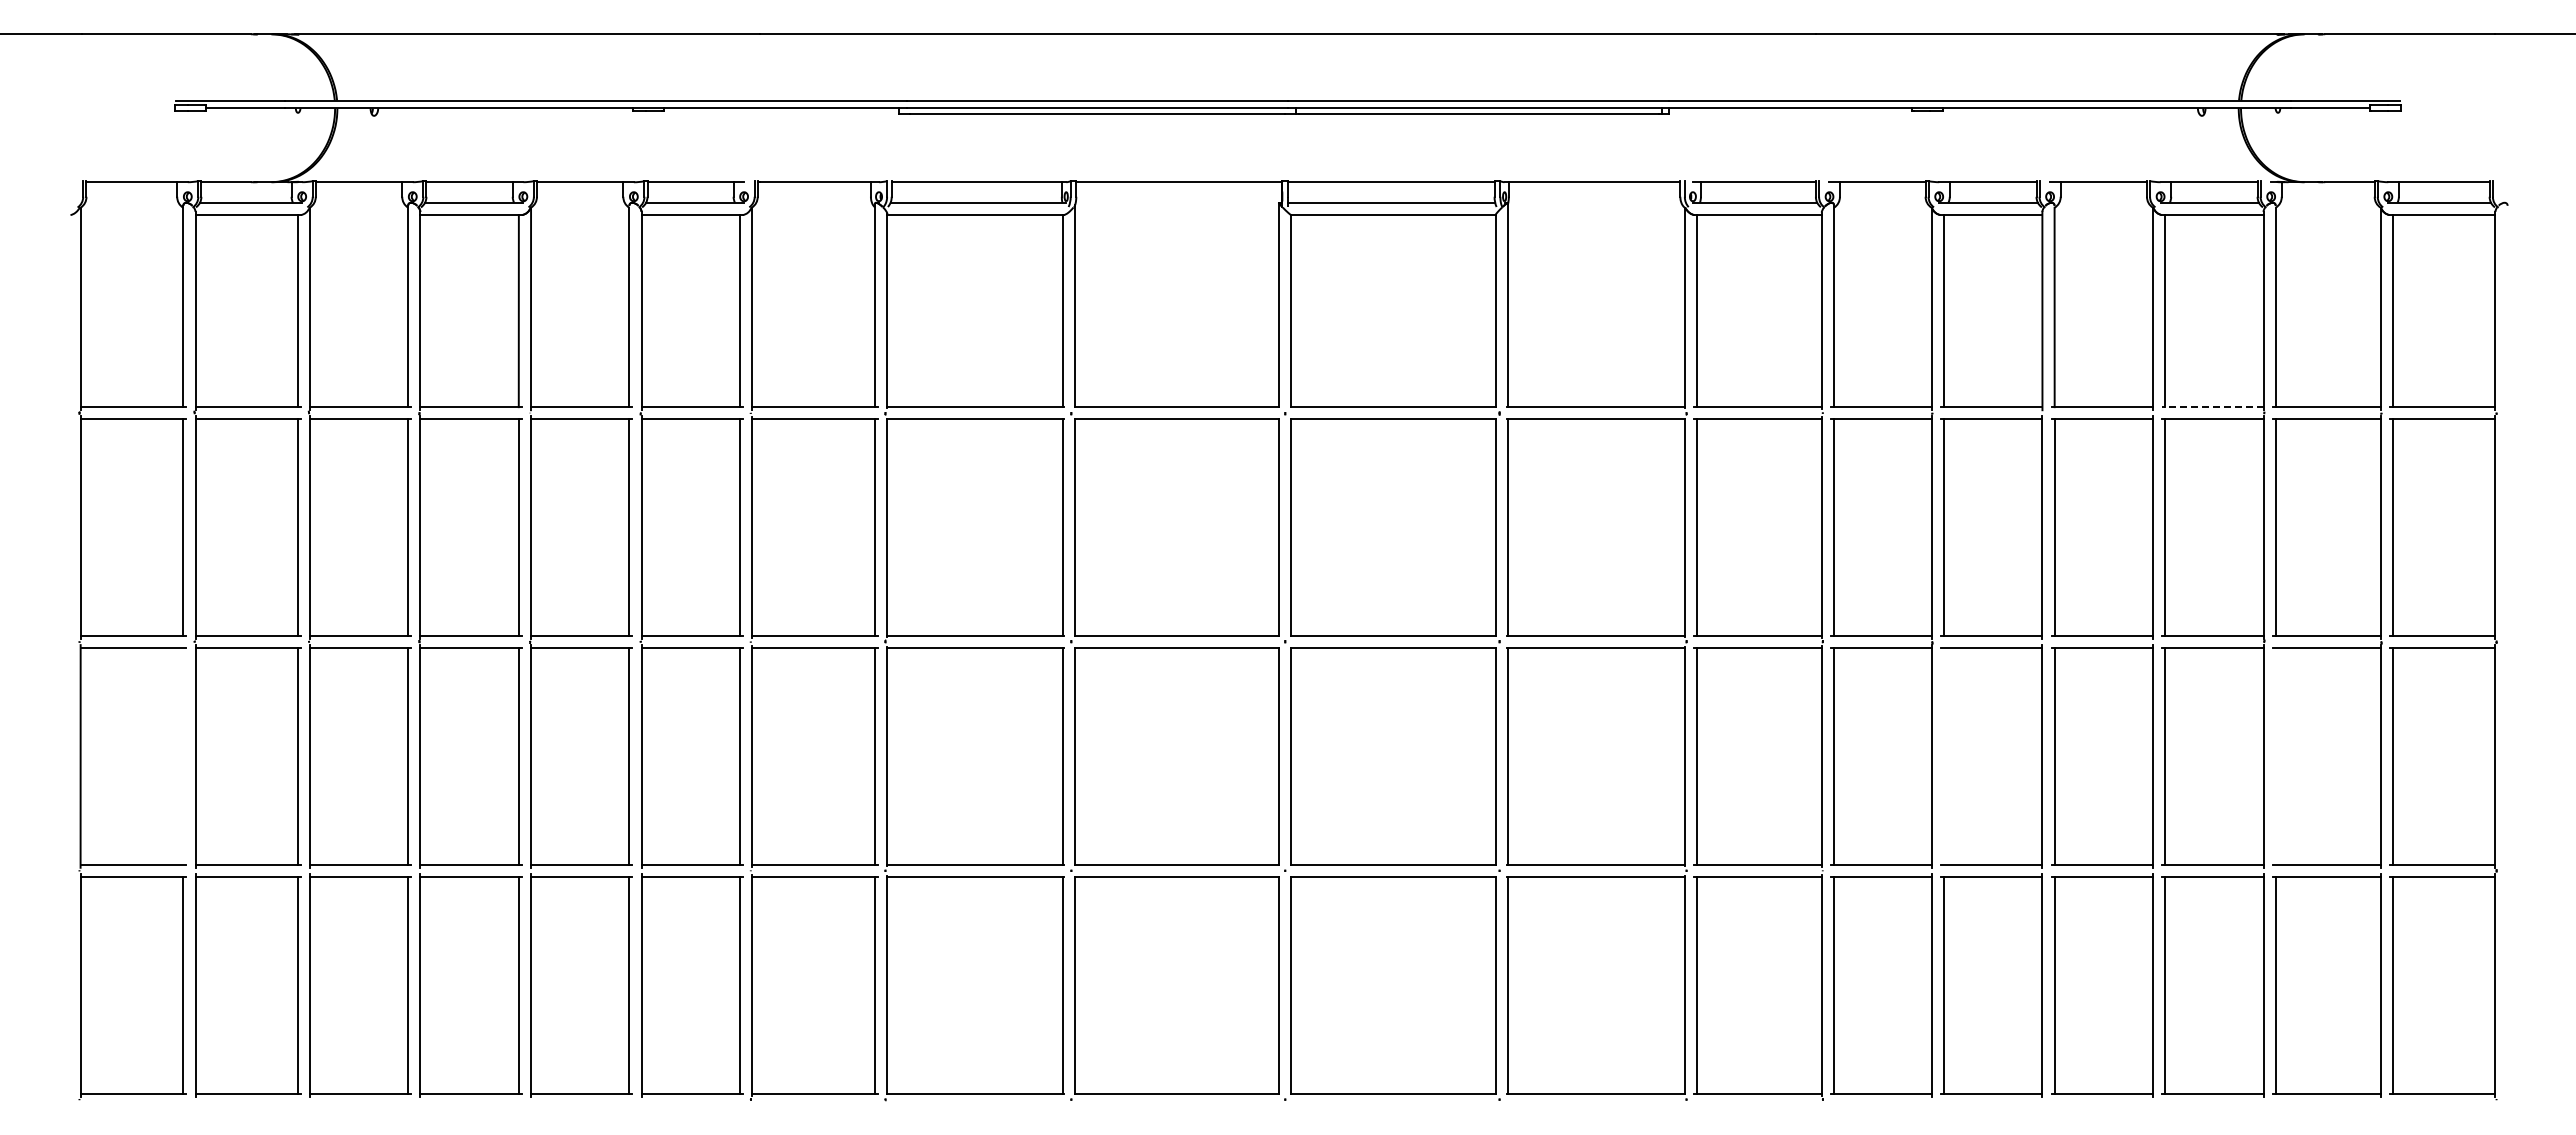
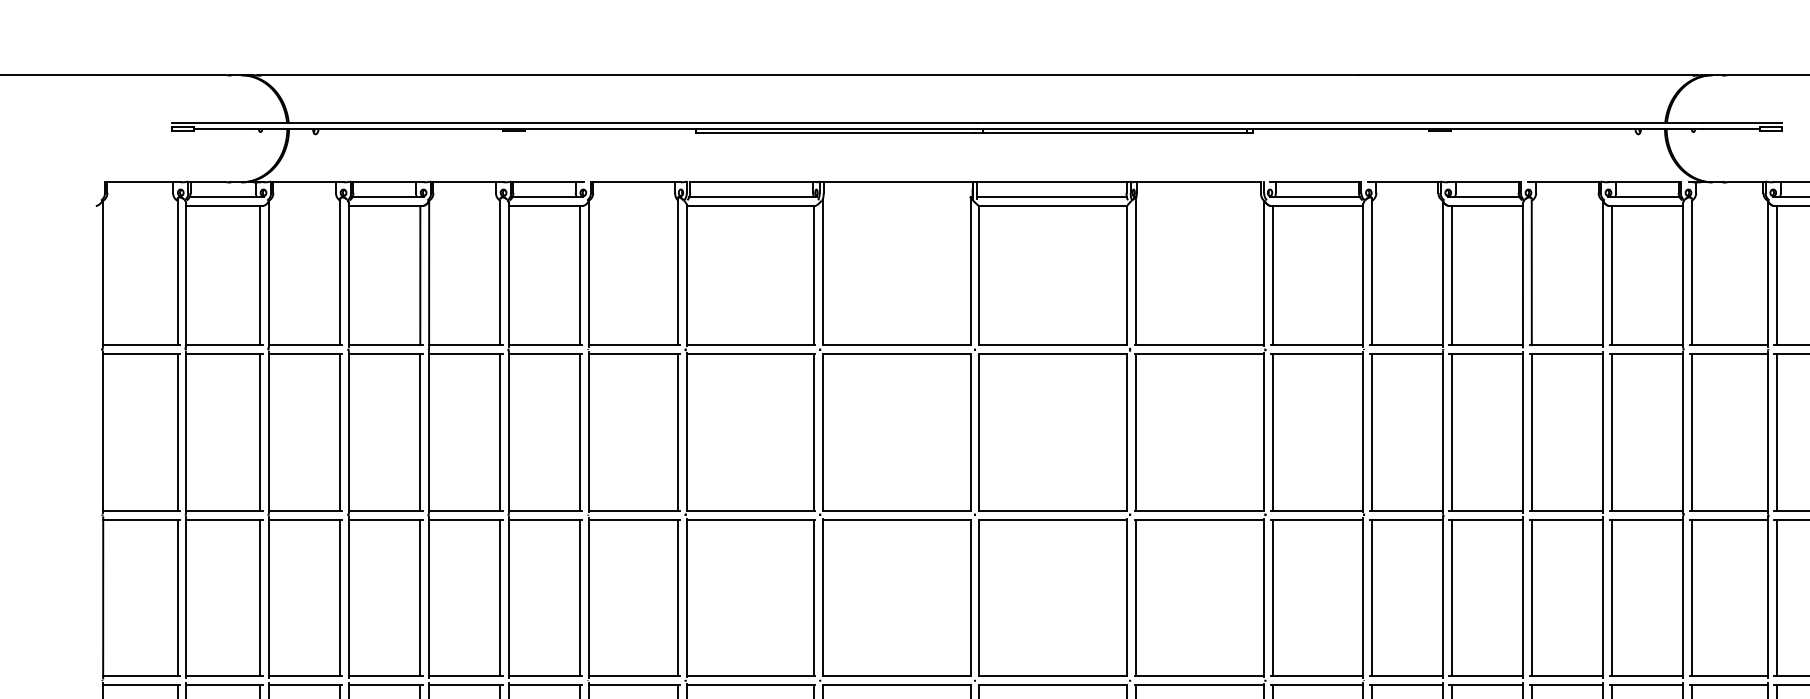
line: (2212, 407) -> (1646, 345), dashed -> solid
line: (183, 756) -> (177, 597), added
line: (1943, 756) -> (1451, 597), added
line: (2275, 756) -> (1691, 597), added

